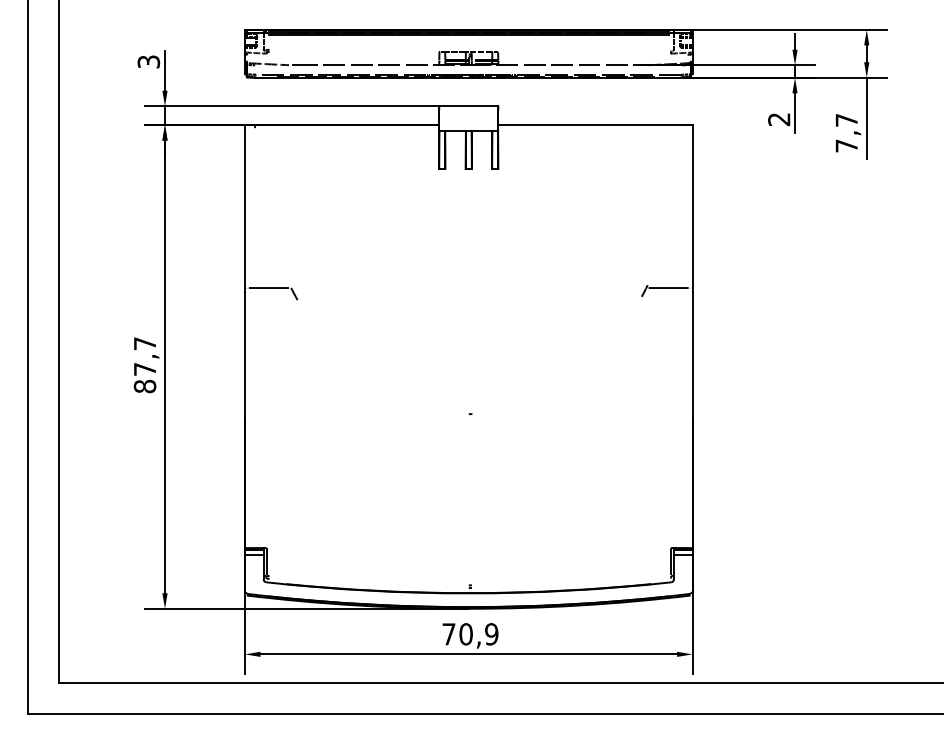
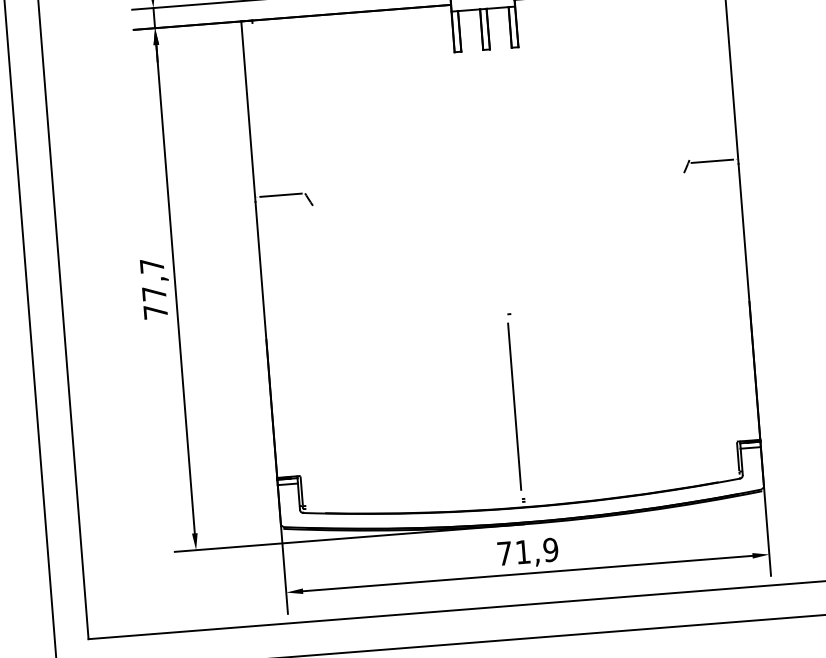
text: (144, 386) -> (155, 312), 87,7 -> 77,7
line: (468, 499) -> (514, 406), added
text: (465, 634) -> (522, 552), 70,9 -> 71,9

